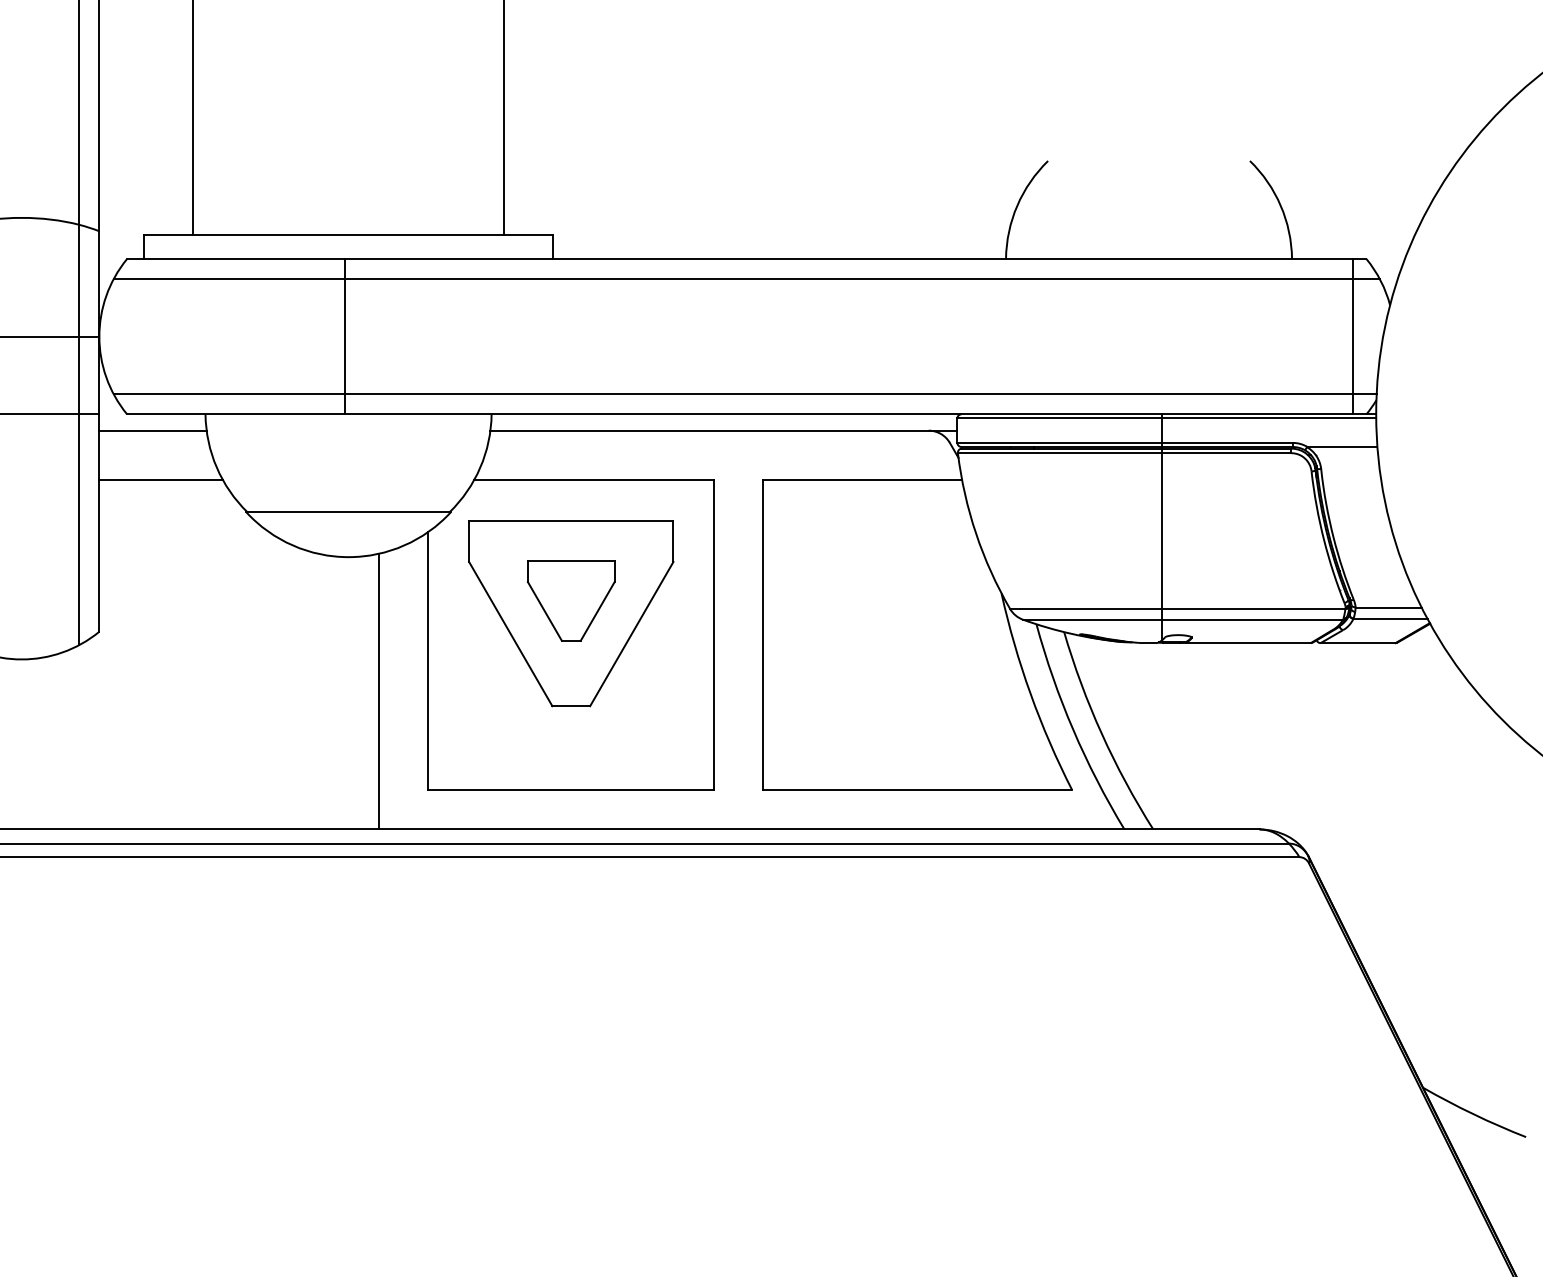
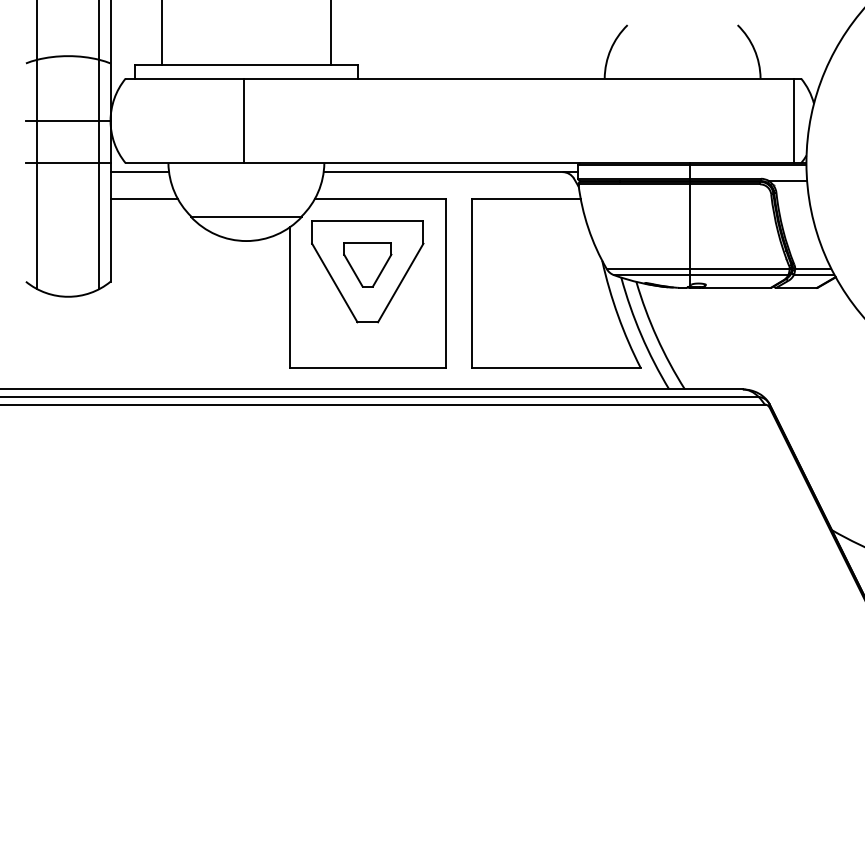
line: (746, 279) -> (463, 89), removed
line: (745, 394) -> (462, 152), removed
line: (379, 691) -> (263, 314), removed

